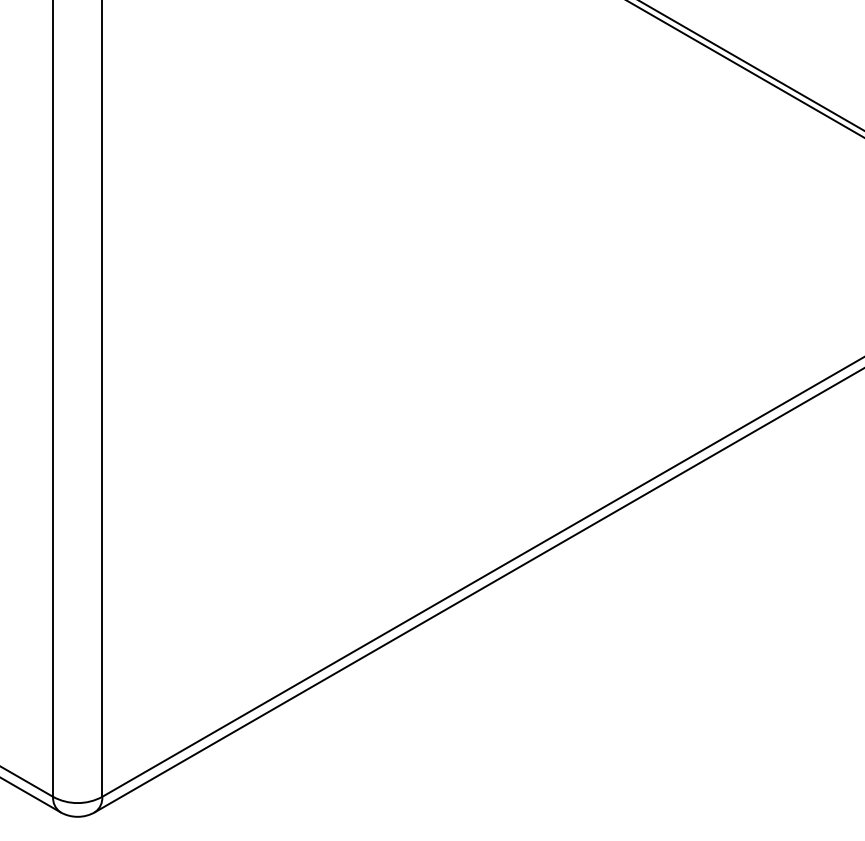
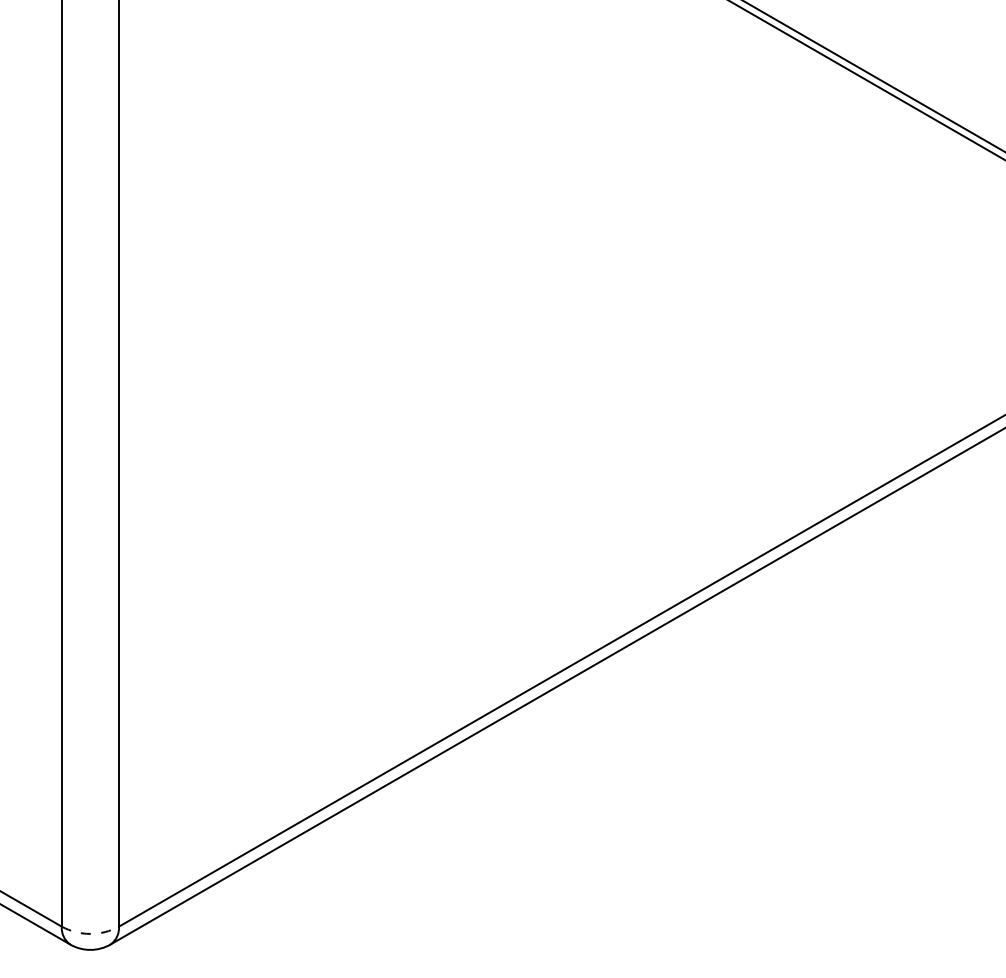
arc: (77, 802) -> (90, 933), solid -> dashed

